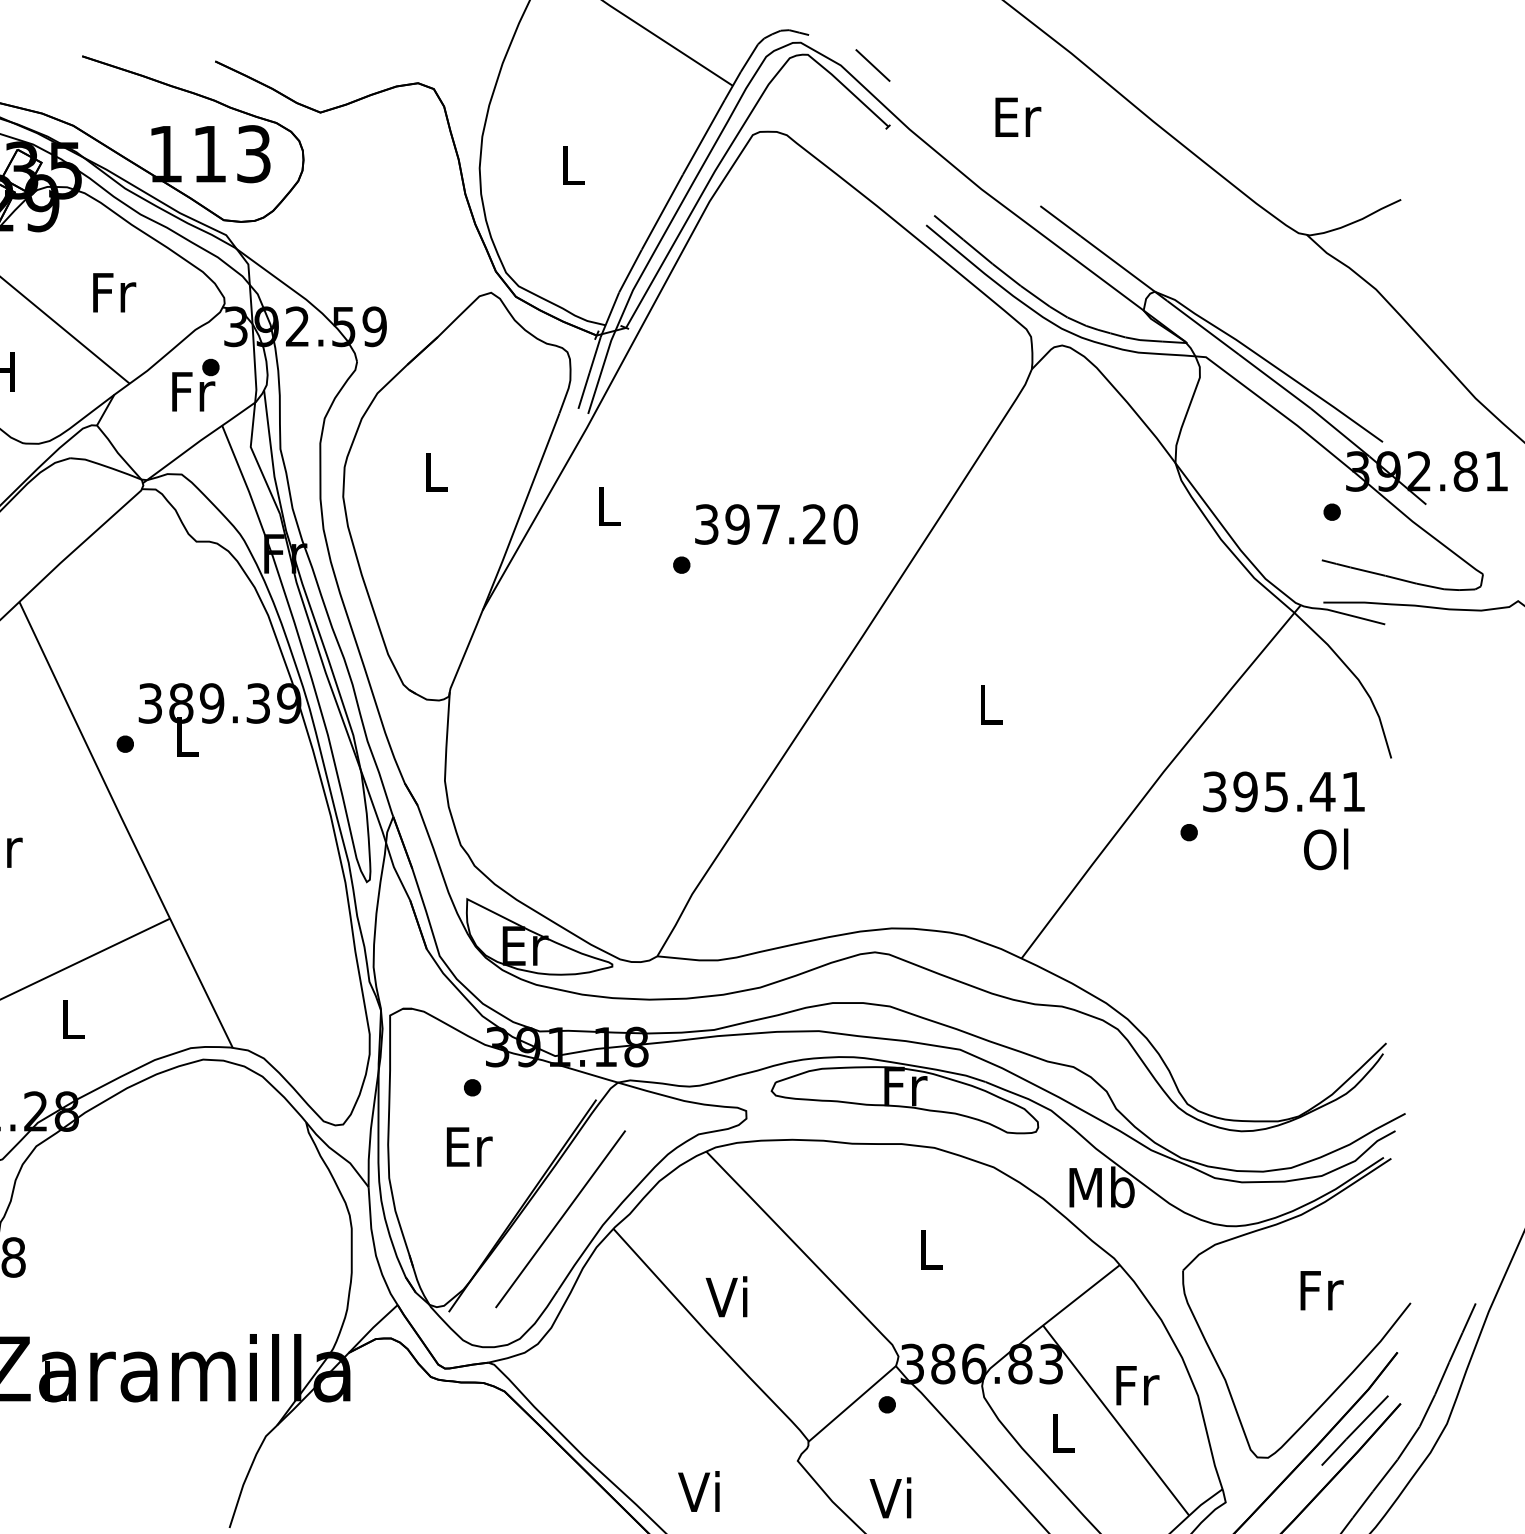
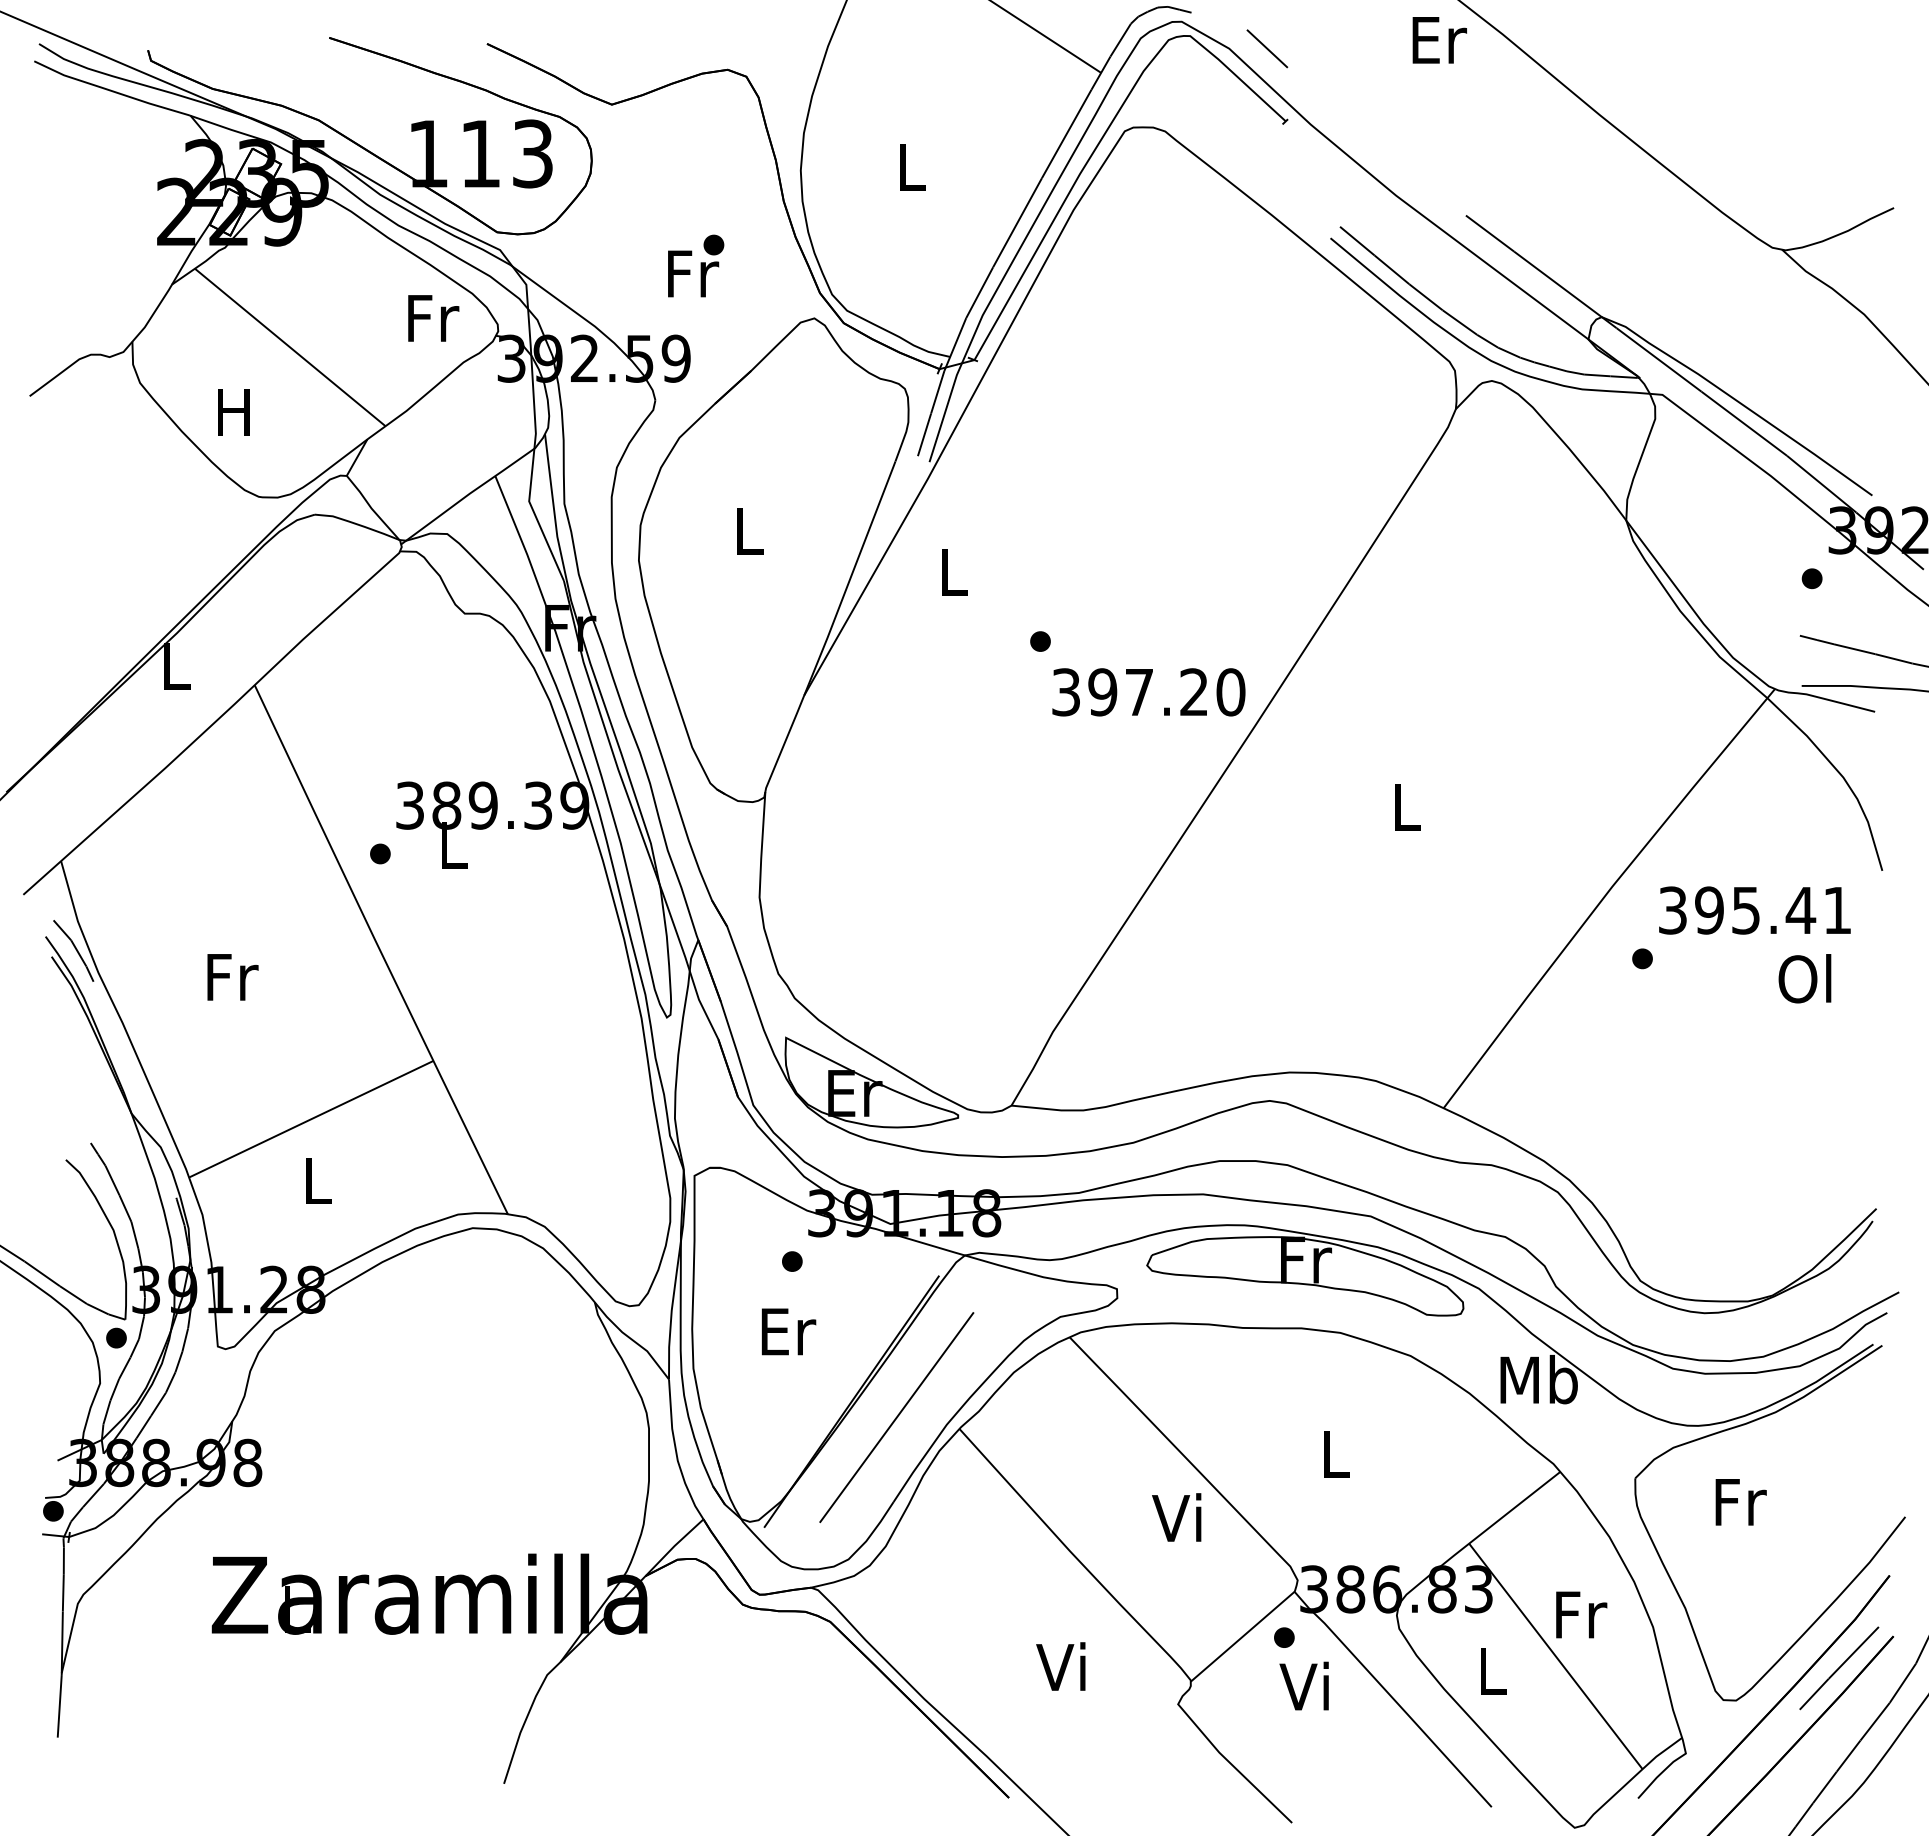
text: (1018, 117) -> (1439, 40), moved
text: (114, 292) -> (433, 318), moved
text: (196, 384) -> (696, 265), moved
text: (776, 524) -> (1148, 692), moved
text: (1321, 1290) -> (1740, 1502), moved
text: (726, 1296) -> (1176, 1517), moved
text: (698, 1491) -> (1060, 1666), moved
text: (889, 1497) -> (1303, 1685), moved

